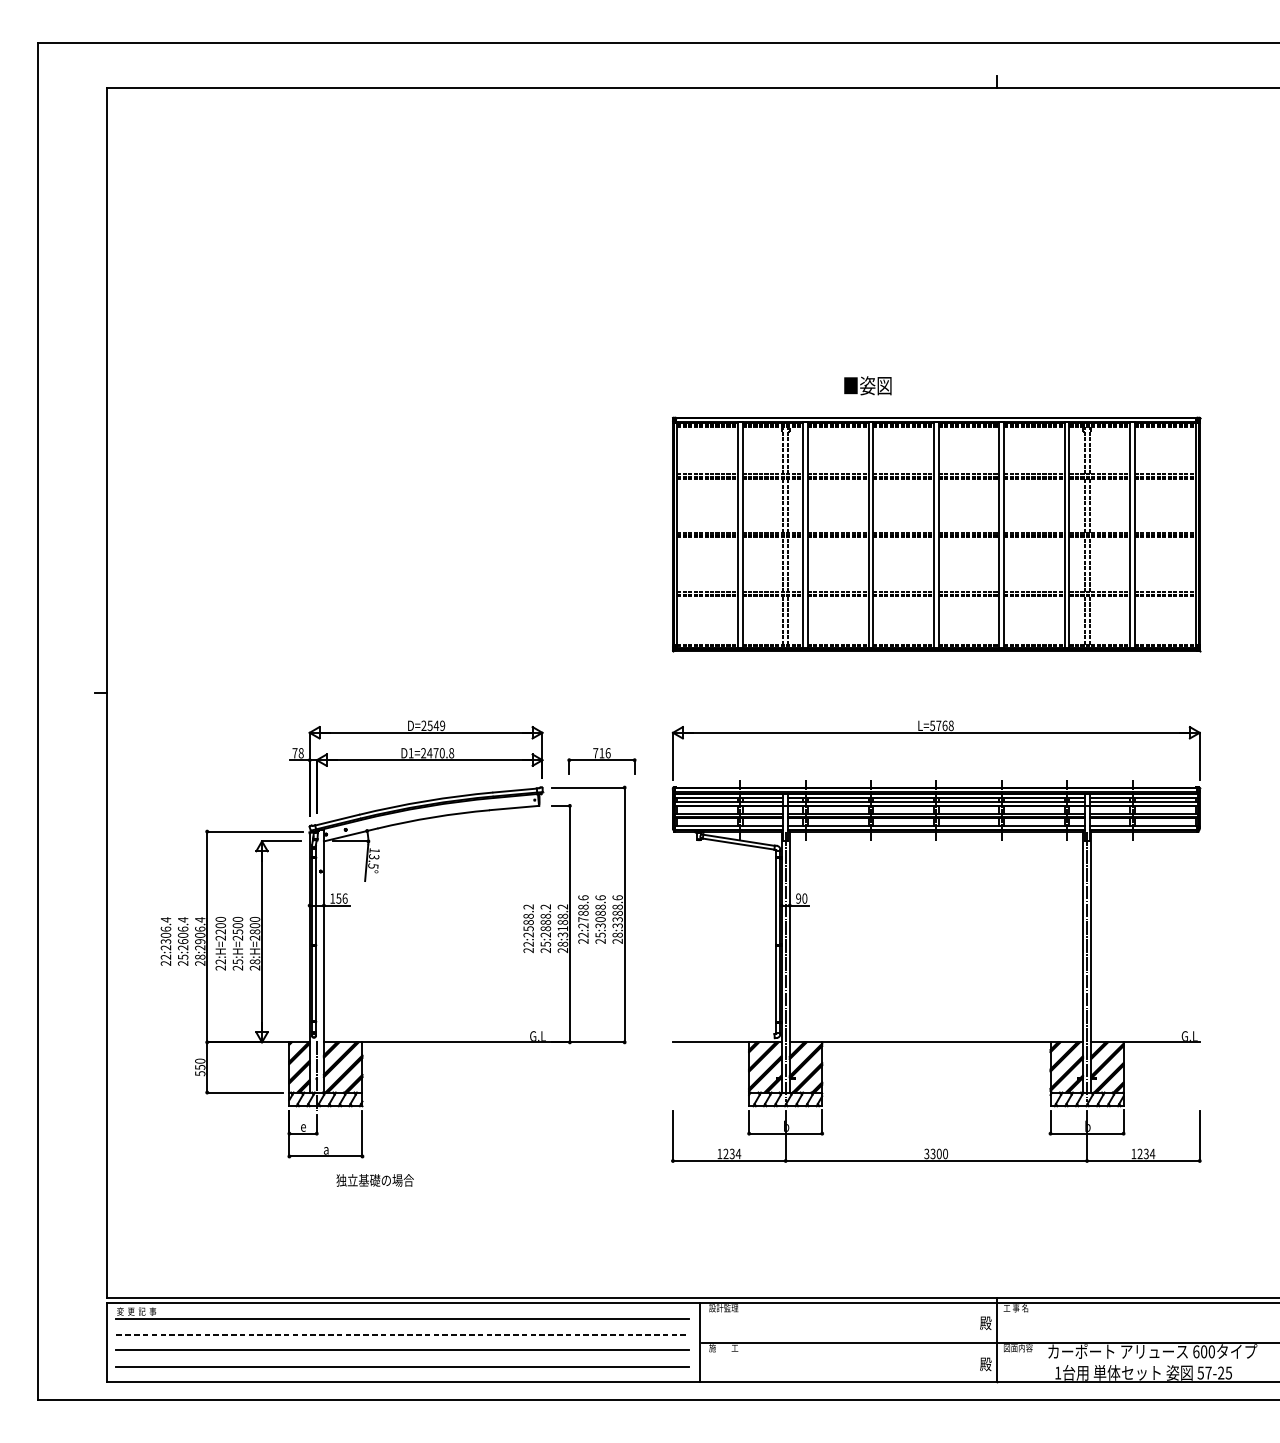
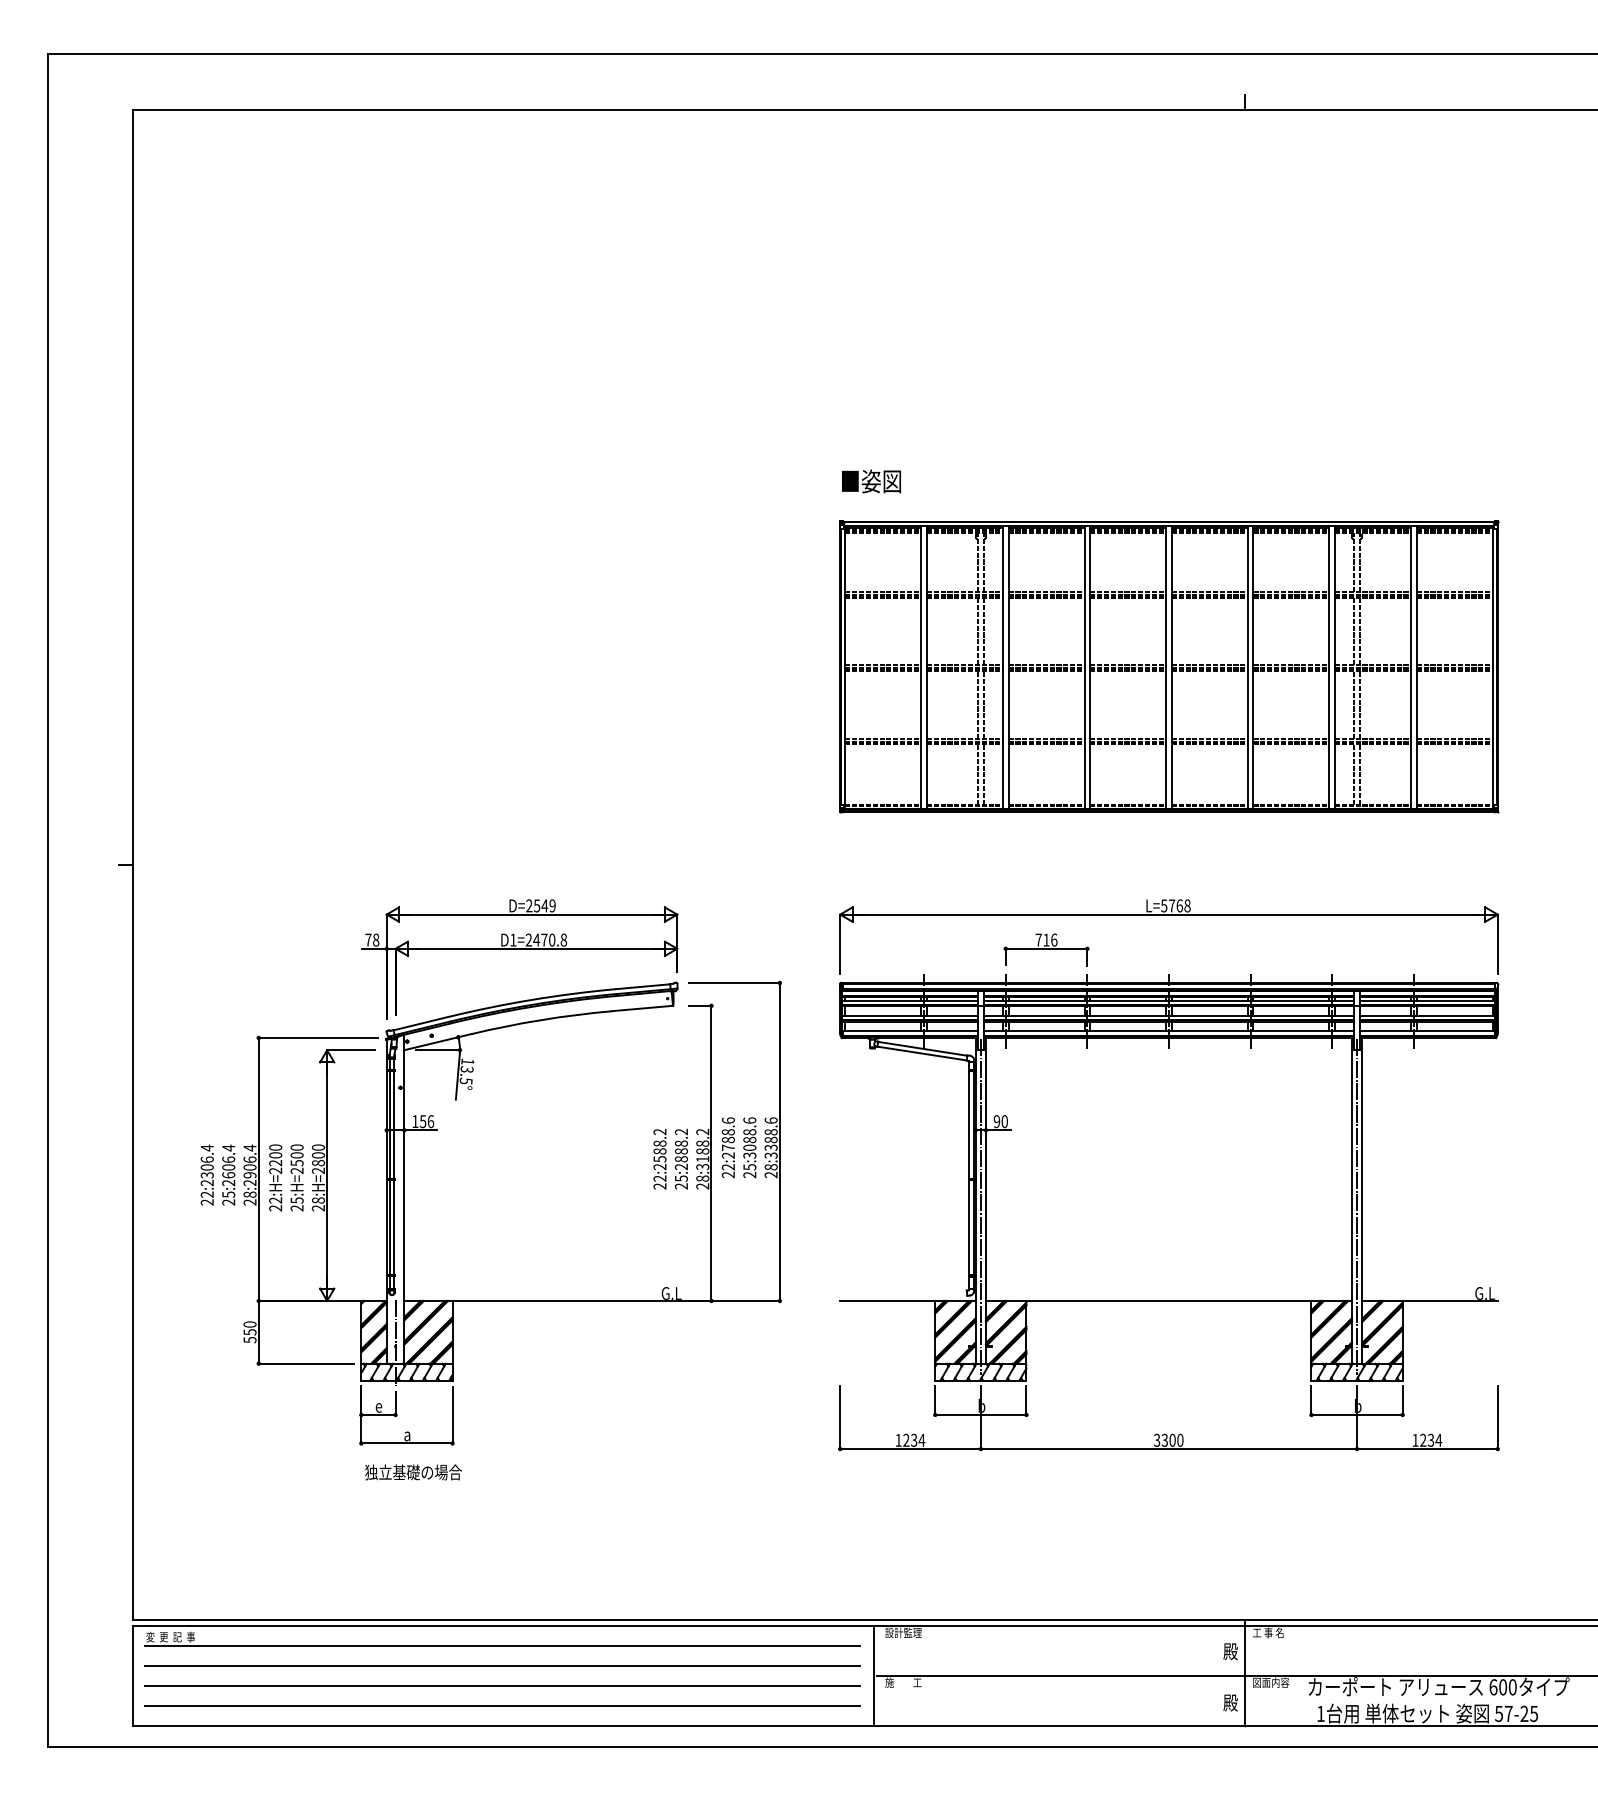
text: (867, 385) -> (871, 481), moved
part: (601, 760) -> (1046, 949), moved
text: (375, 1180) -> (413, 1472), moved
line: (403, 1334) -> (503, 1665), dashed -> solid

